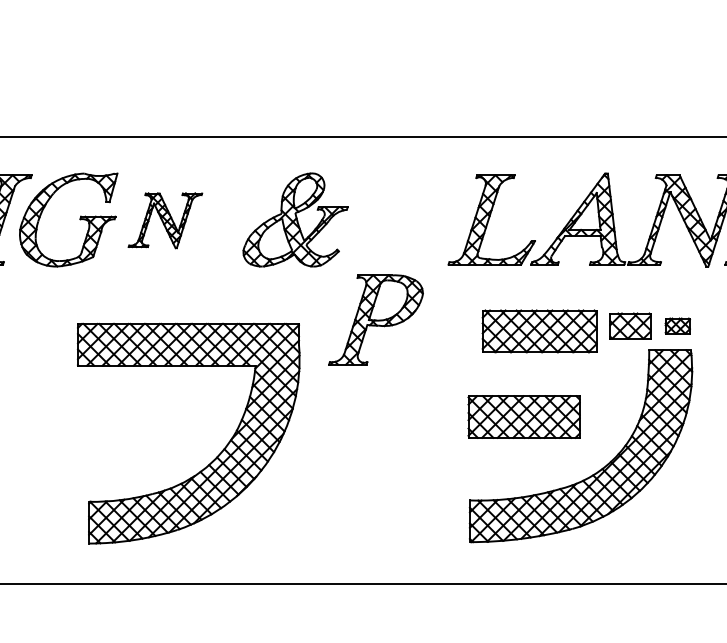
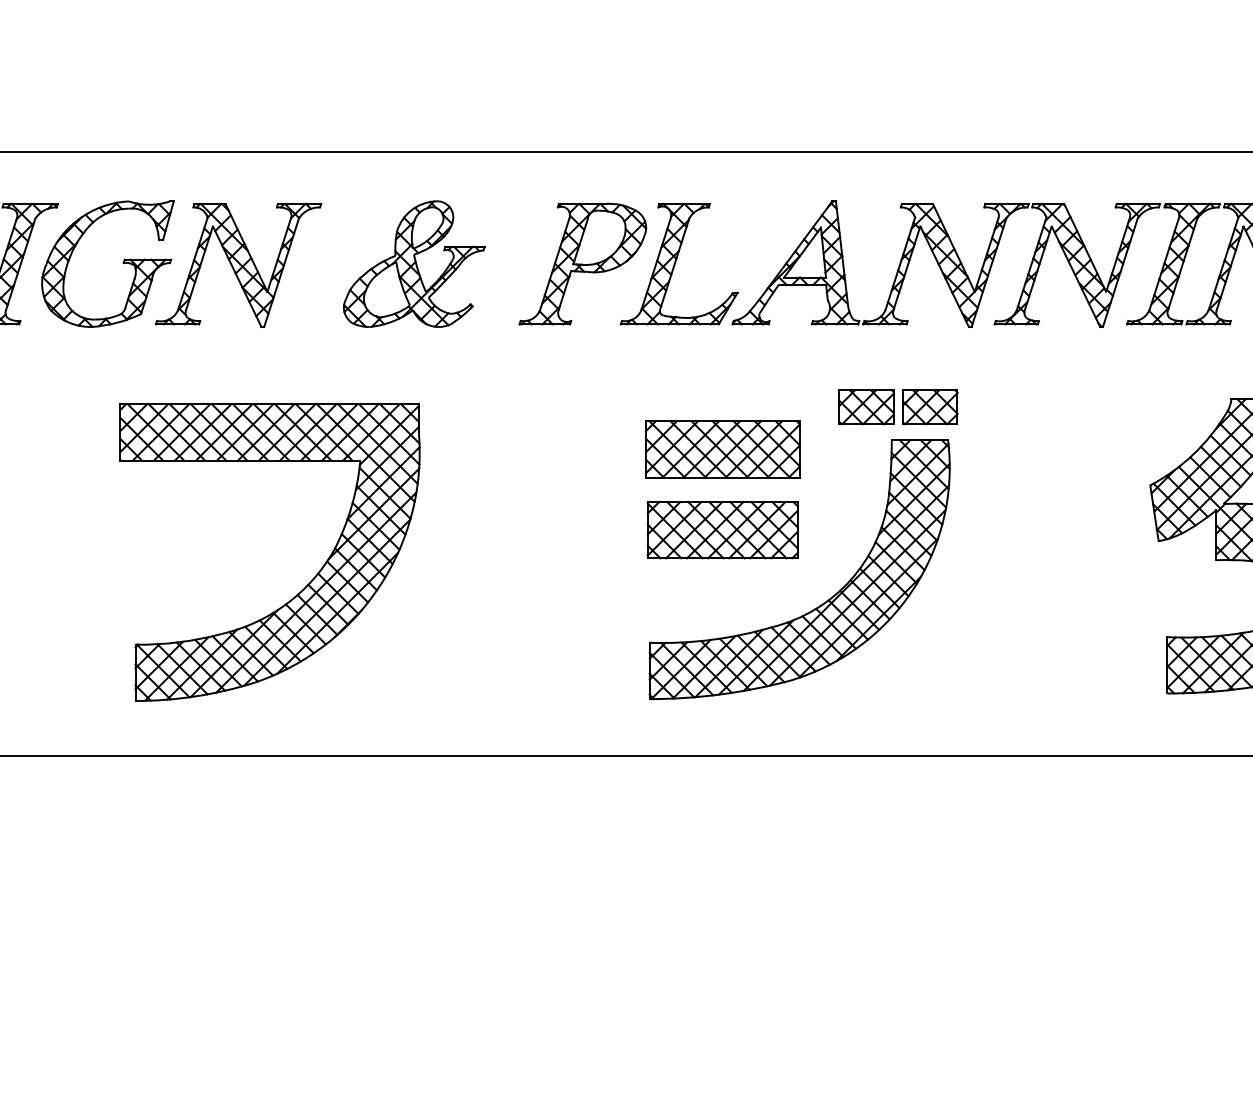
part: (165, 220) -> (238, 264), size x1.67
part: (375, 319) -> (582, 263), moved
part: (677, 326) -> (930, 407), size x1.67
part: (539, 331) -> (722, 449), moved

